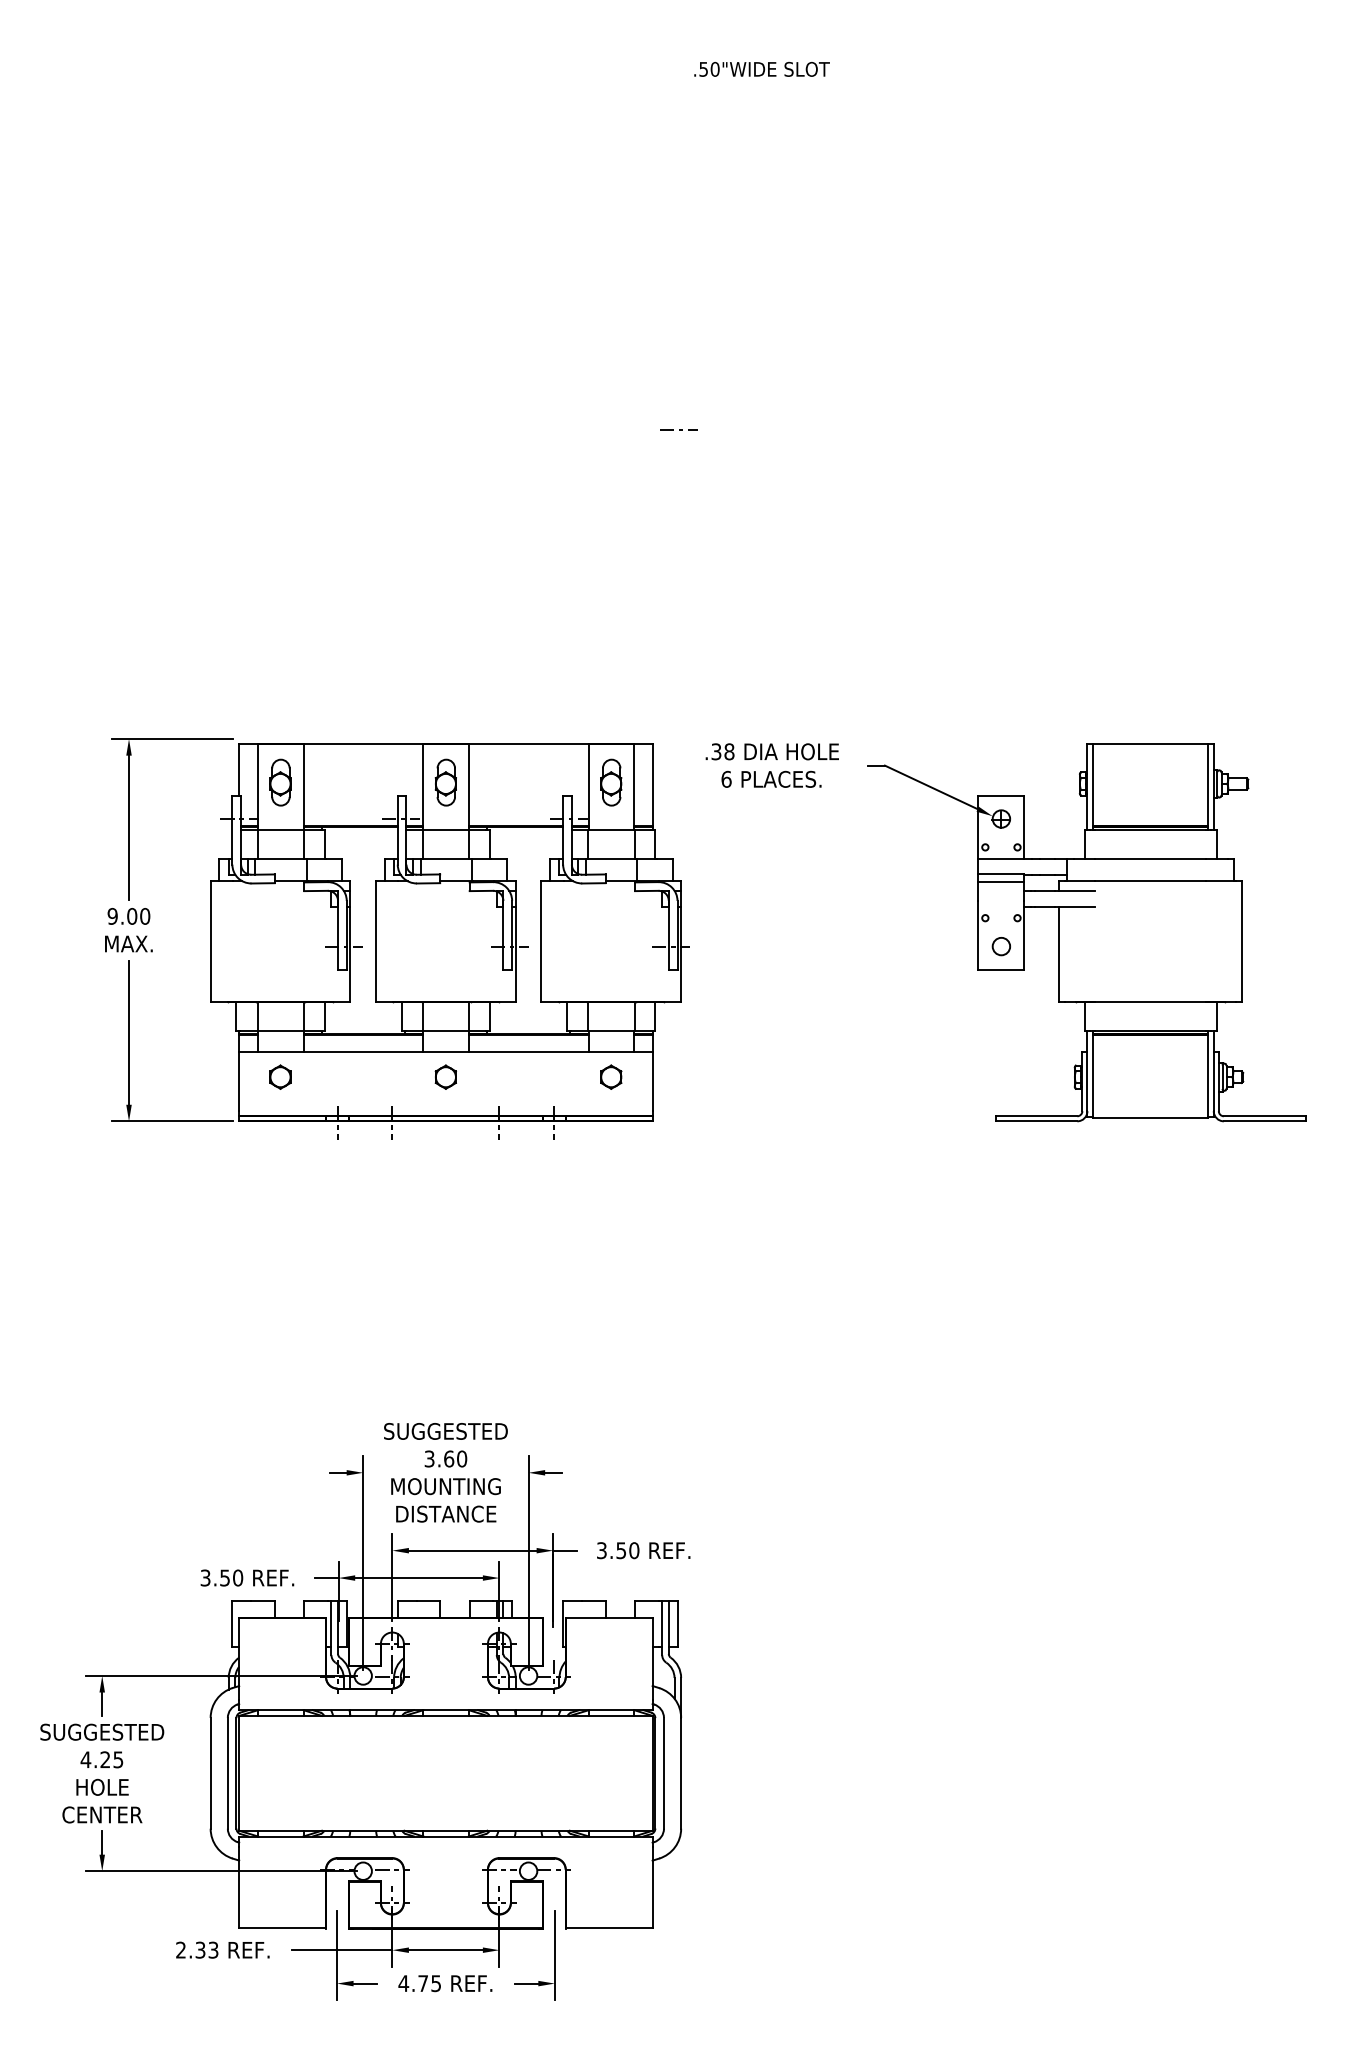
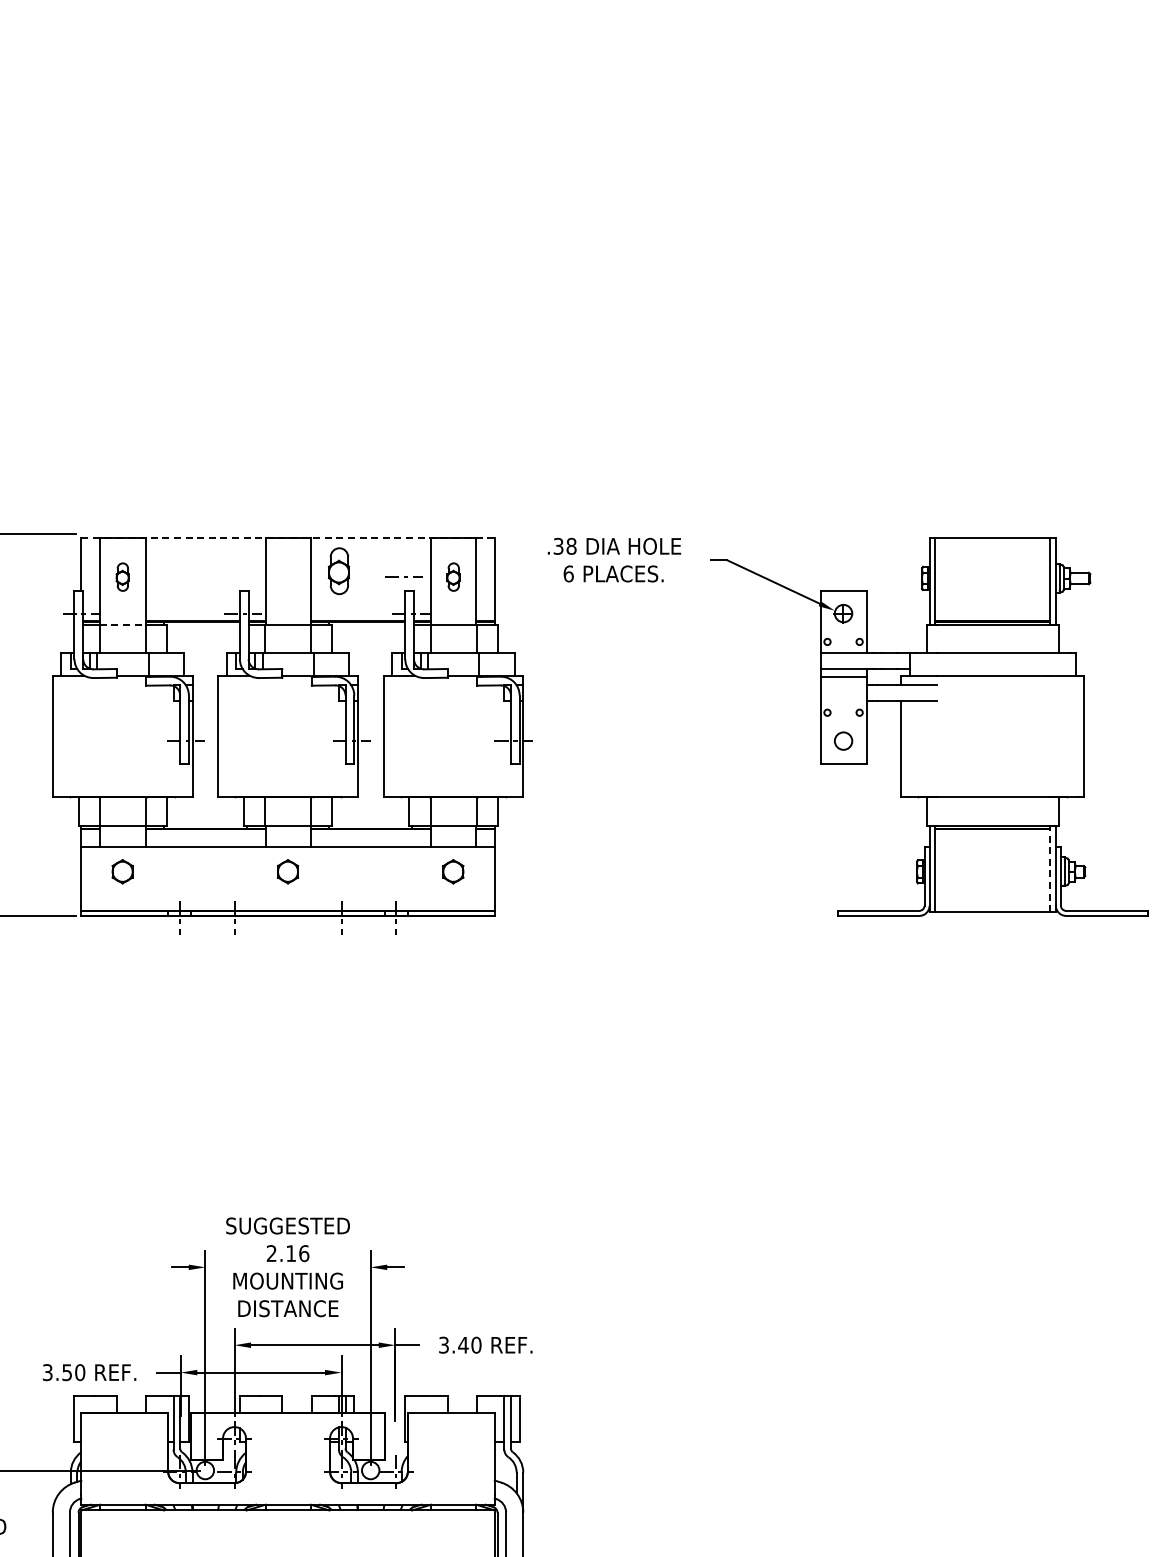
line: (679, 429) -> (404, 576), moved
line: (445, 743) -> (287, 538), solid -> dashed
part: (280, 782) -> (122, 577), size x0.6
part: (445, 782) -> (338, 571), moved
part: (611, 782) -> (453, 577), size x0.6
line: (281, 829) -> (123, 624), solid -> dashed
line: (1208, 1075) -> (1050, 870), solid -> dashed
text: (445, 1458) -> (287, 1253), 3.60 -> 2.16
text: (621, 1550) -> (463, 1345), 3.50 -> 3.40

